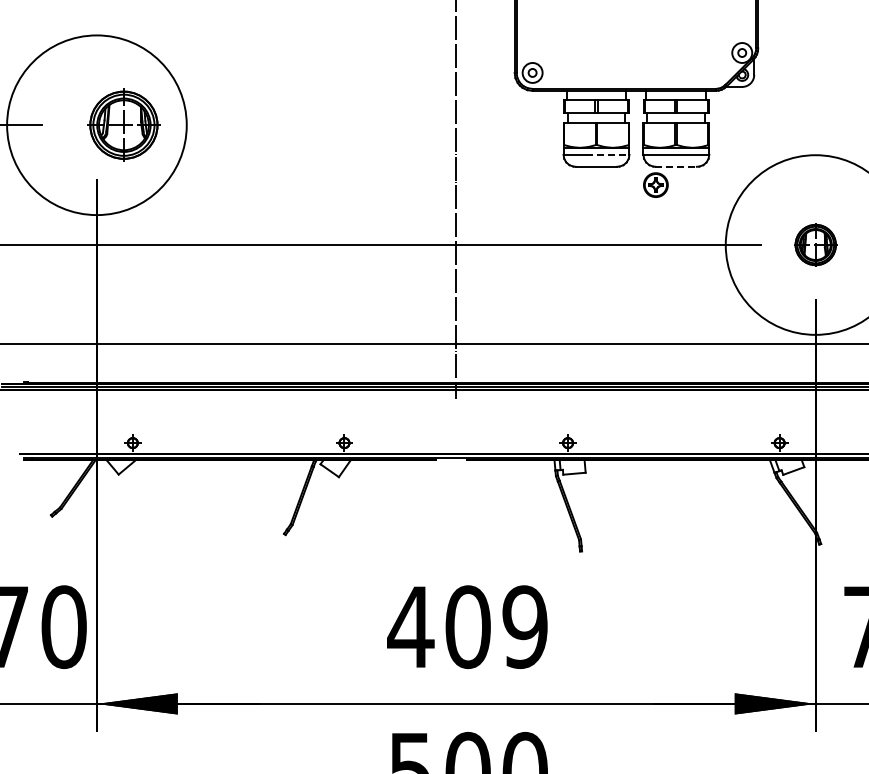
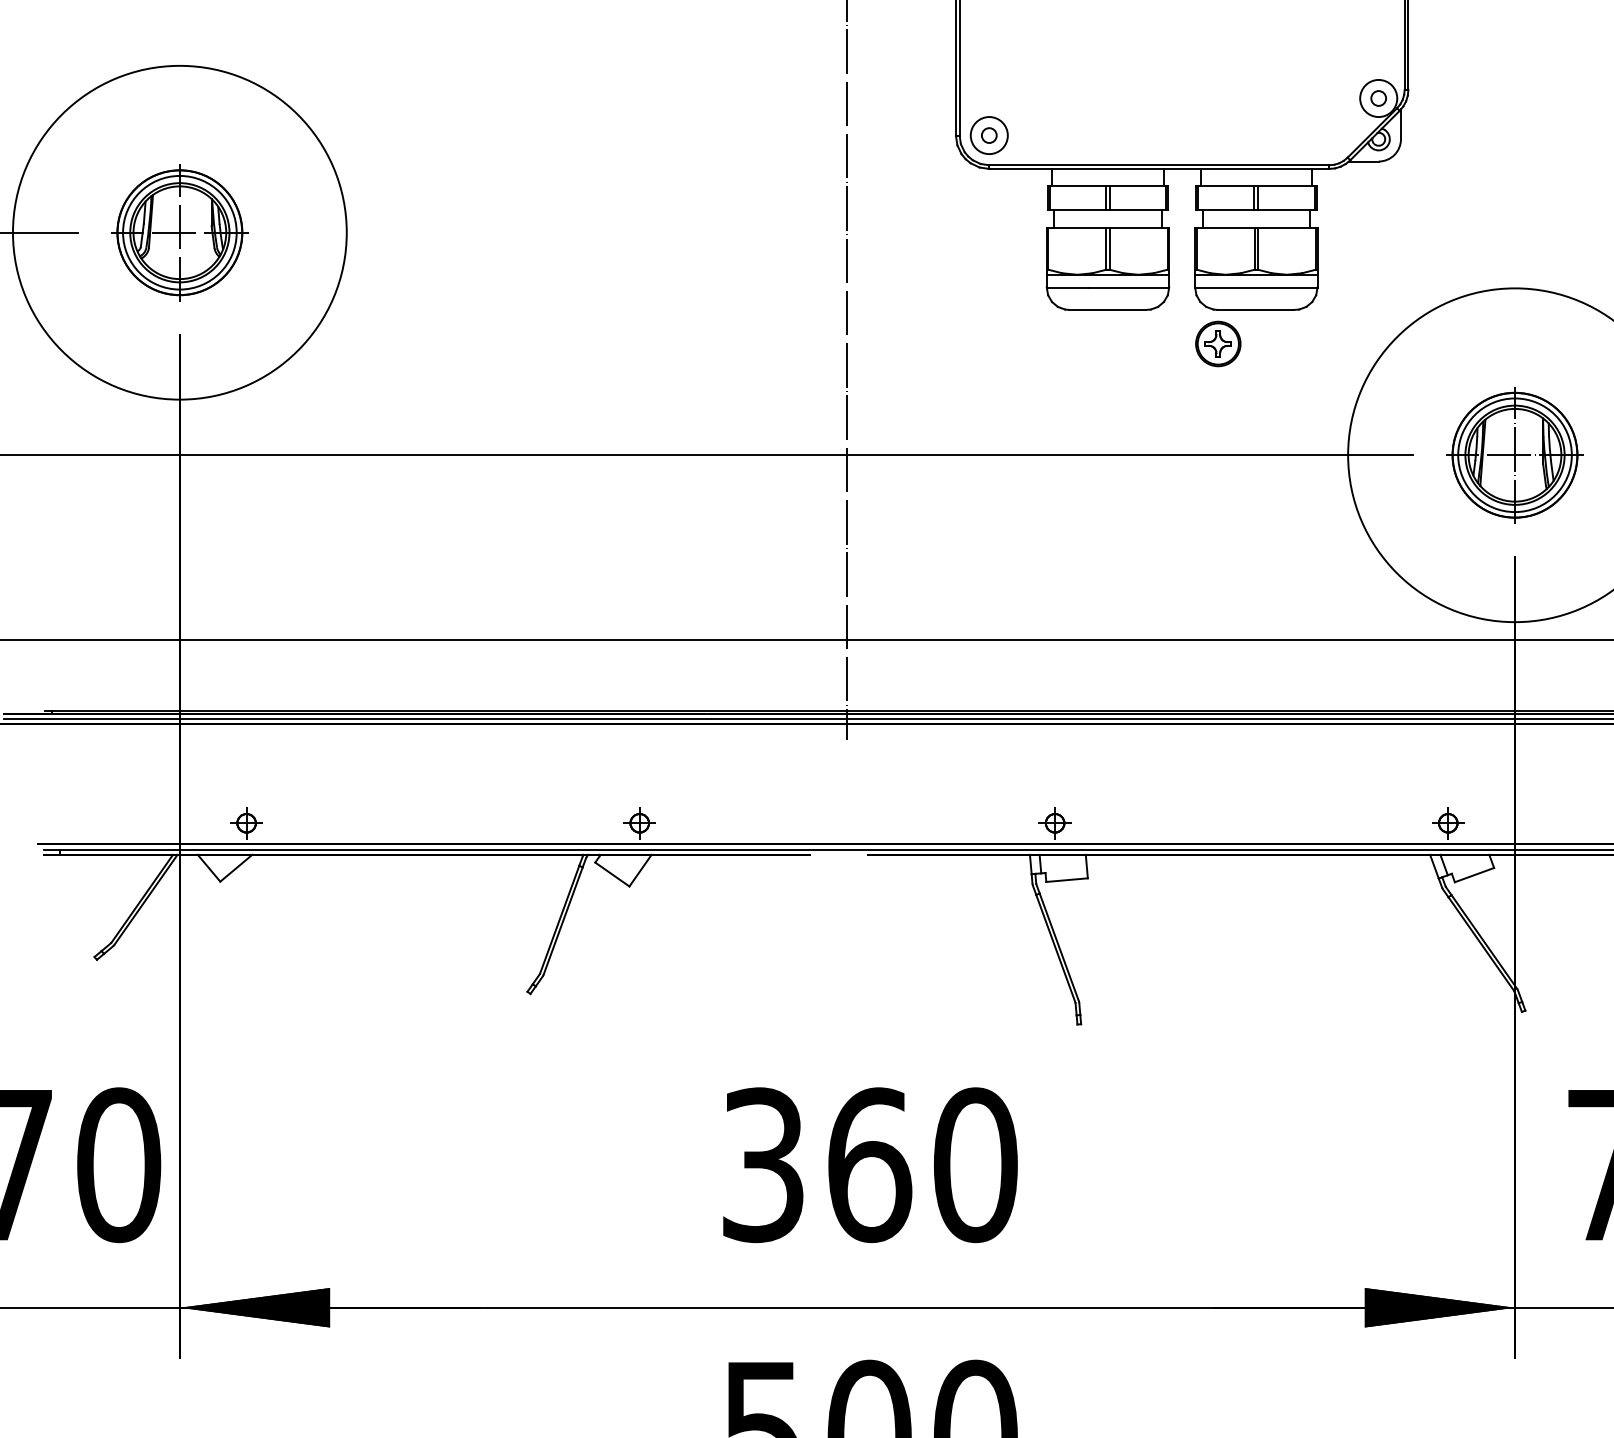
part: (123, 124) -> (179, 231), moved
line: (608, 154) -> (1130, 287), dashed -> solid
line: (676, 166) -> (1256, 309), dashed -> solid
part: (815, 244) -> (1514, 454), size x1.67
text: (467, 627) -> (868, 1165), 409 -> 360

